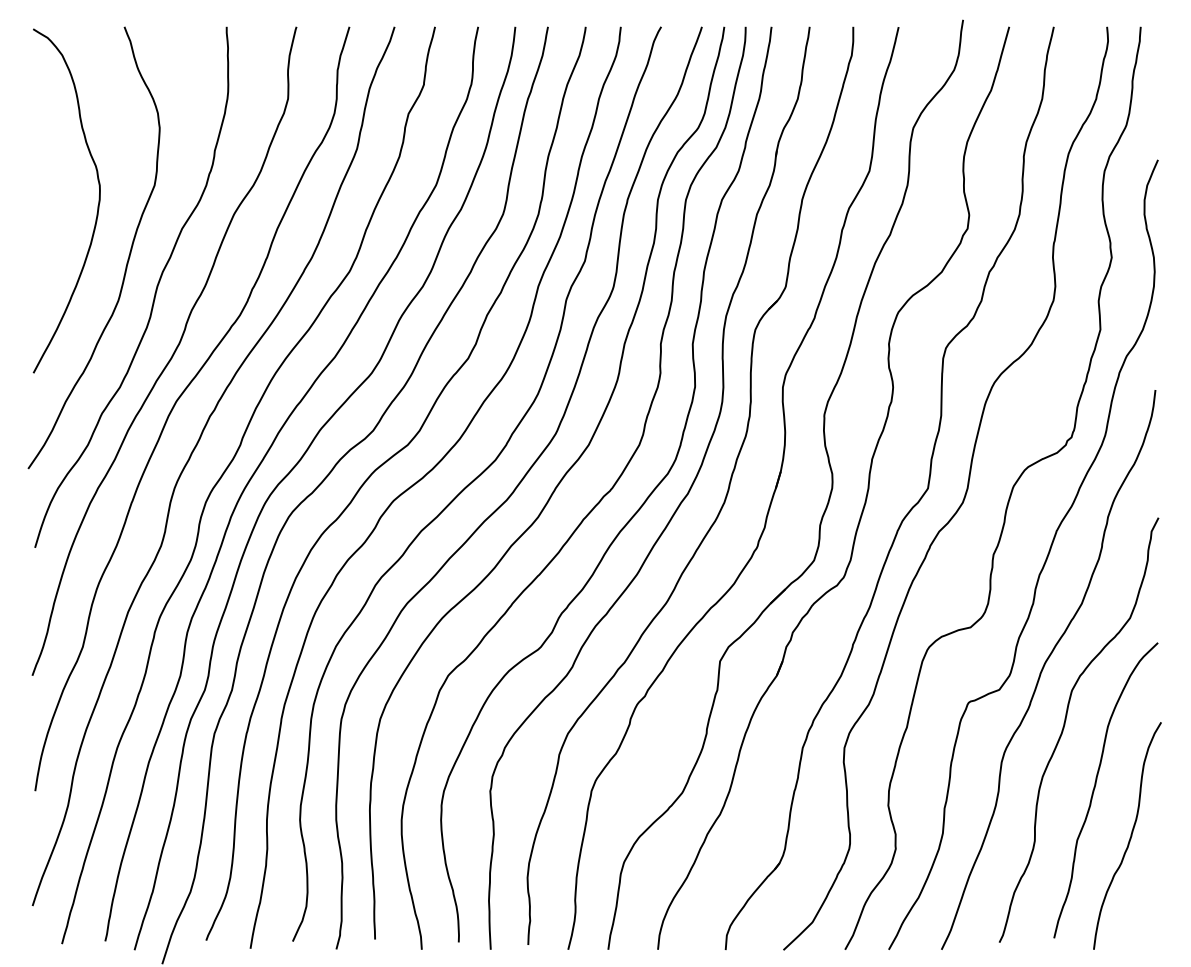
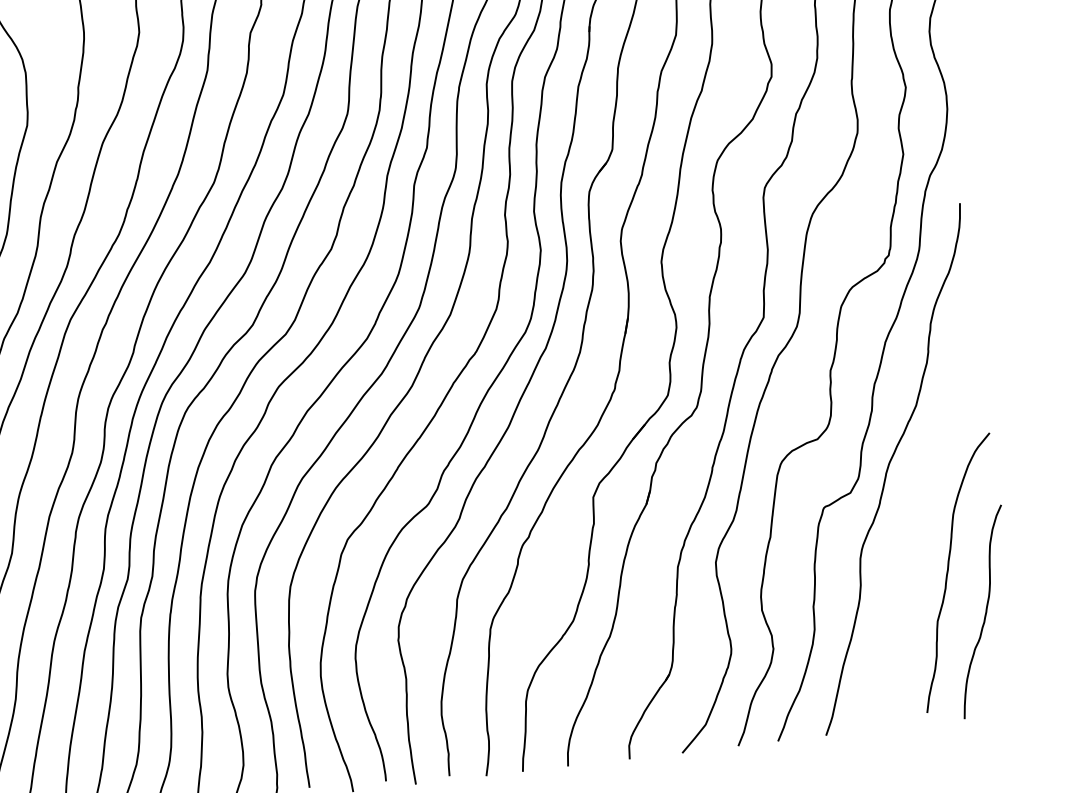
curve: (1065, 725) -> (914, 518), removed

